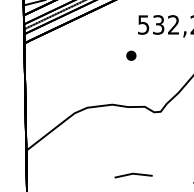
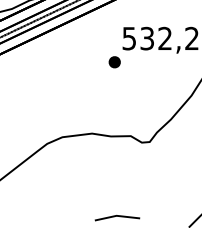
part: (131, 55) -> (114, 61), moved

